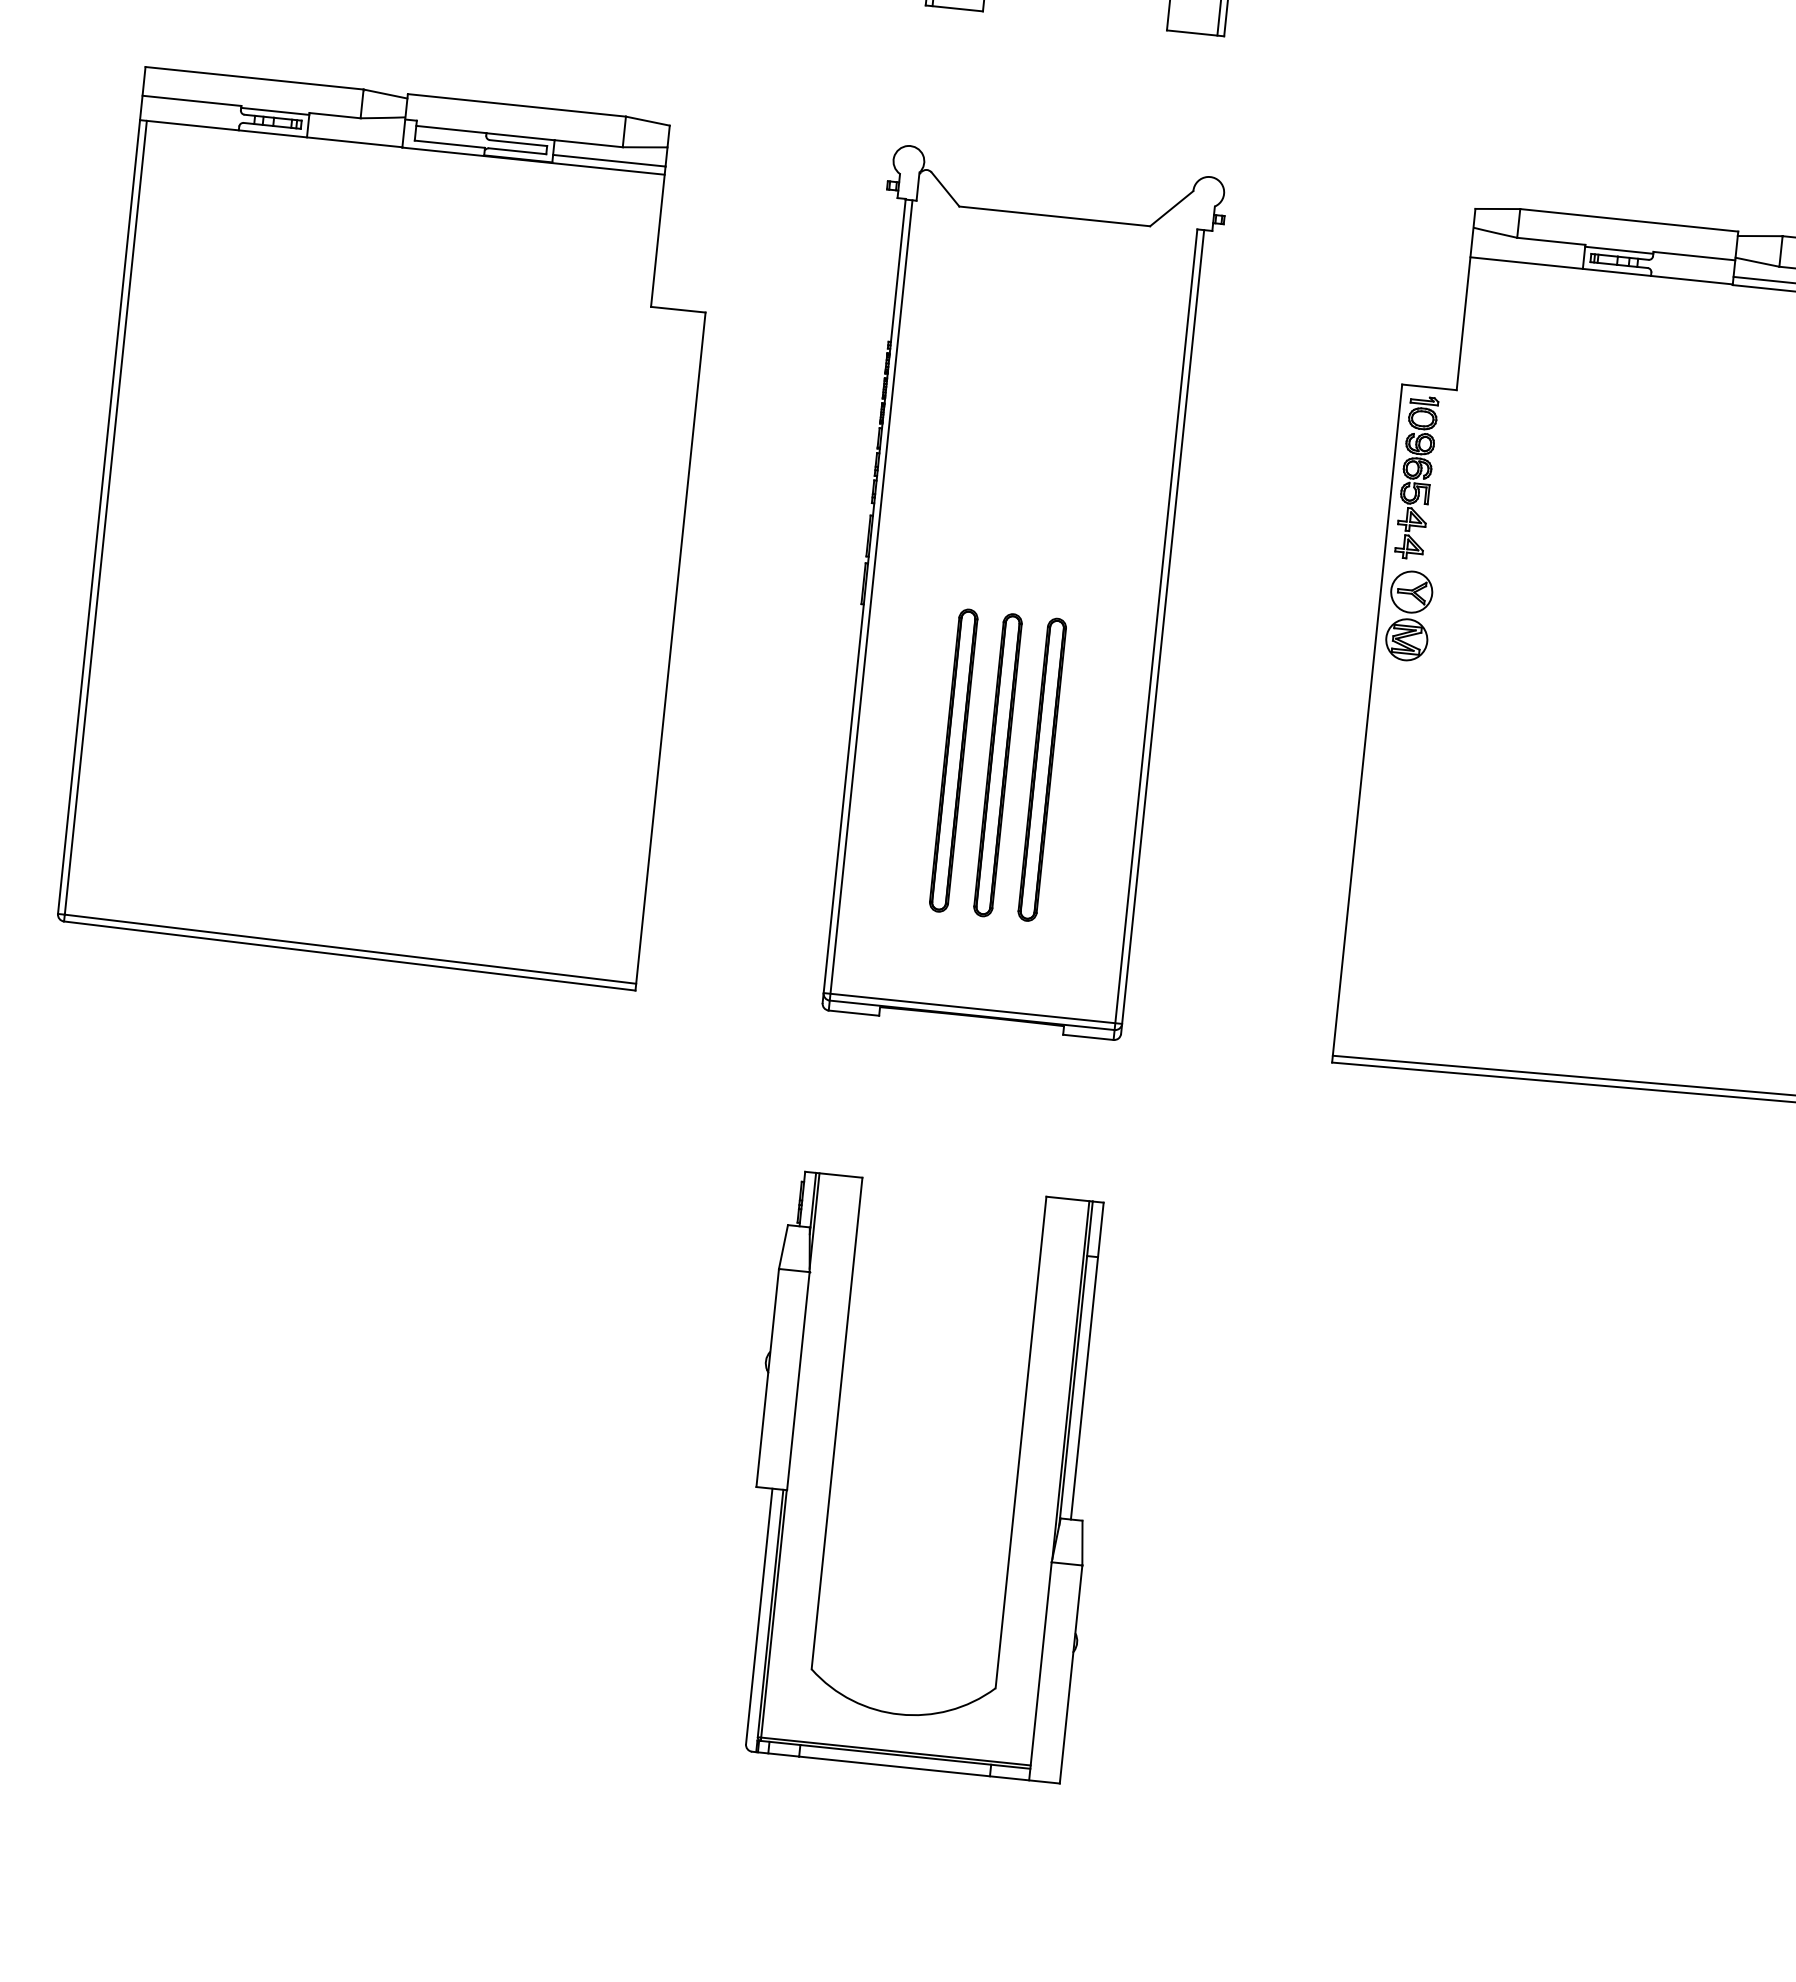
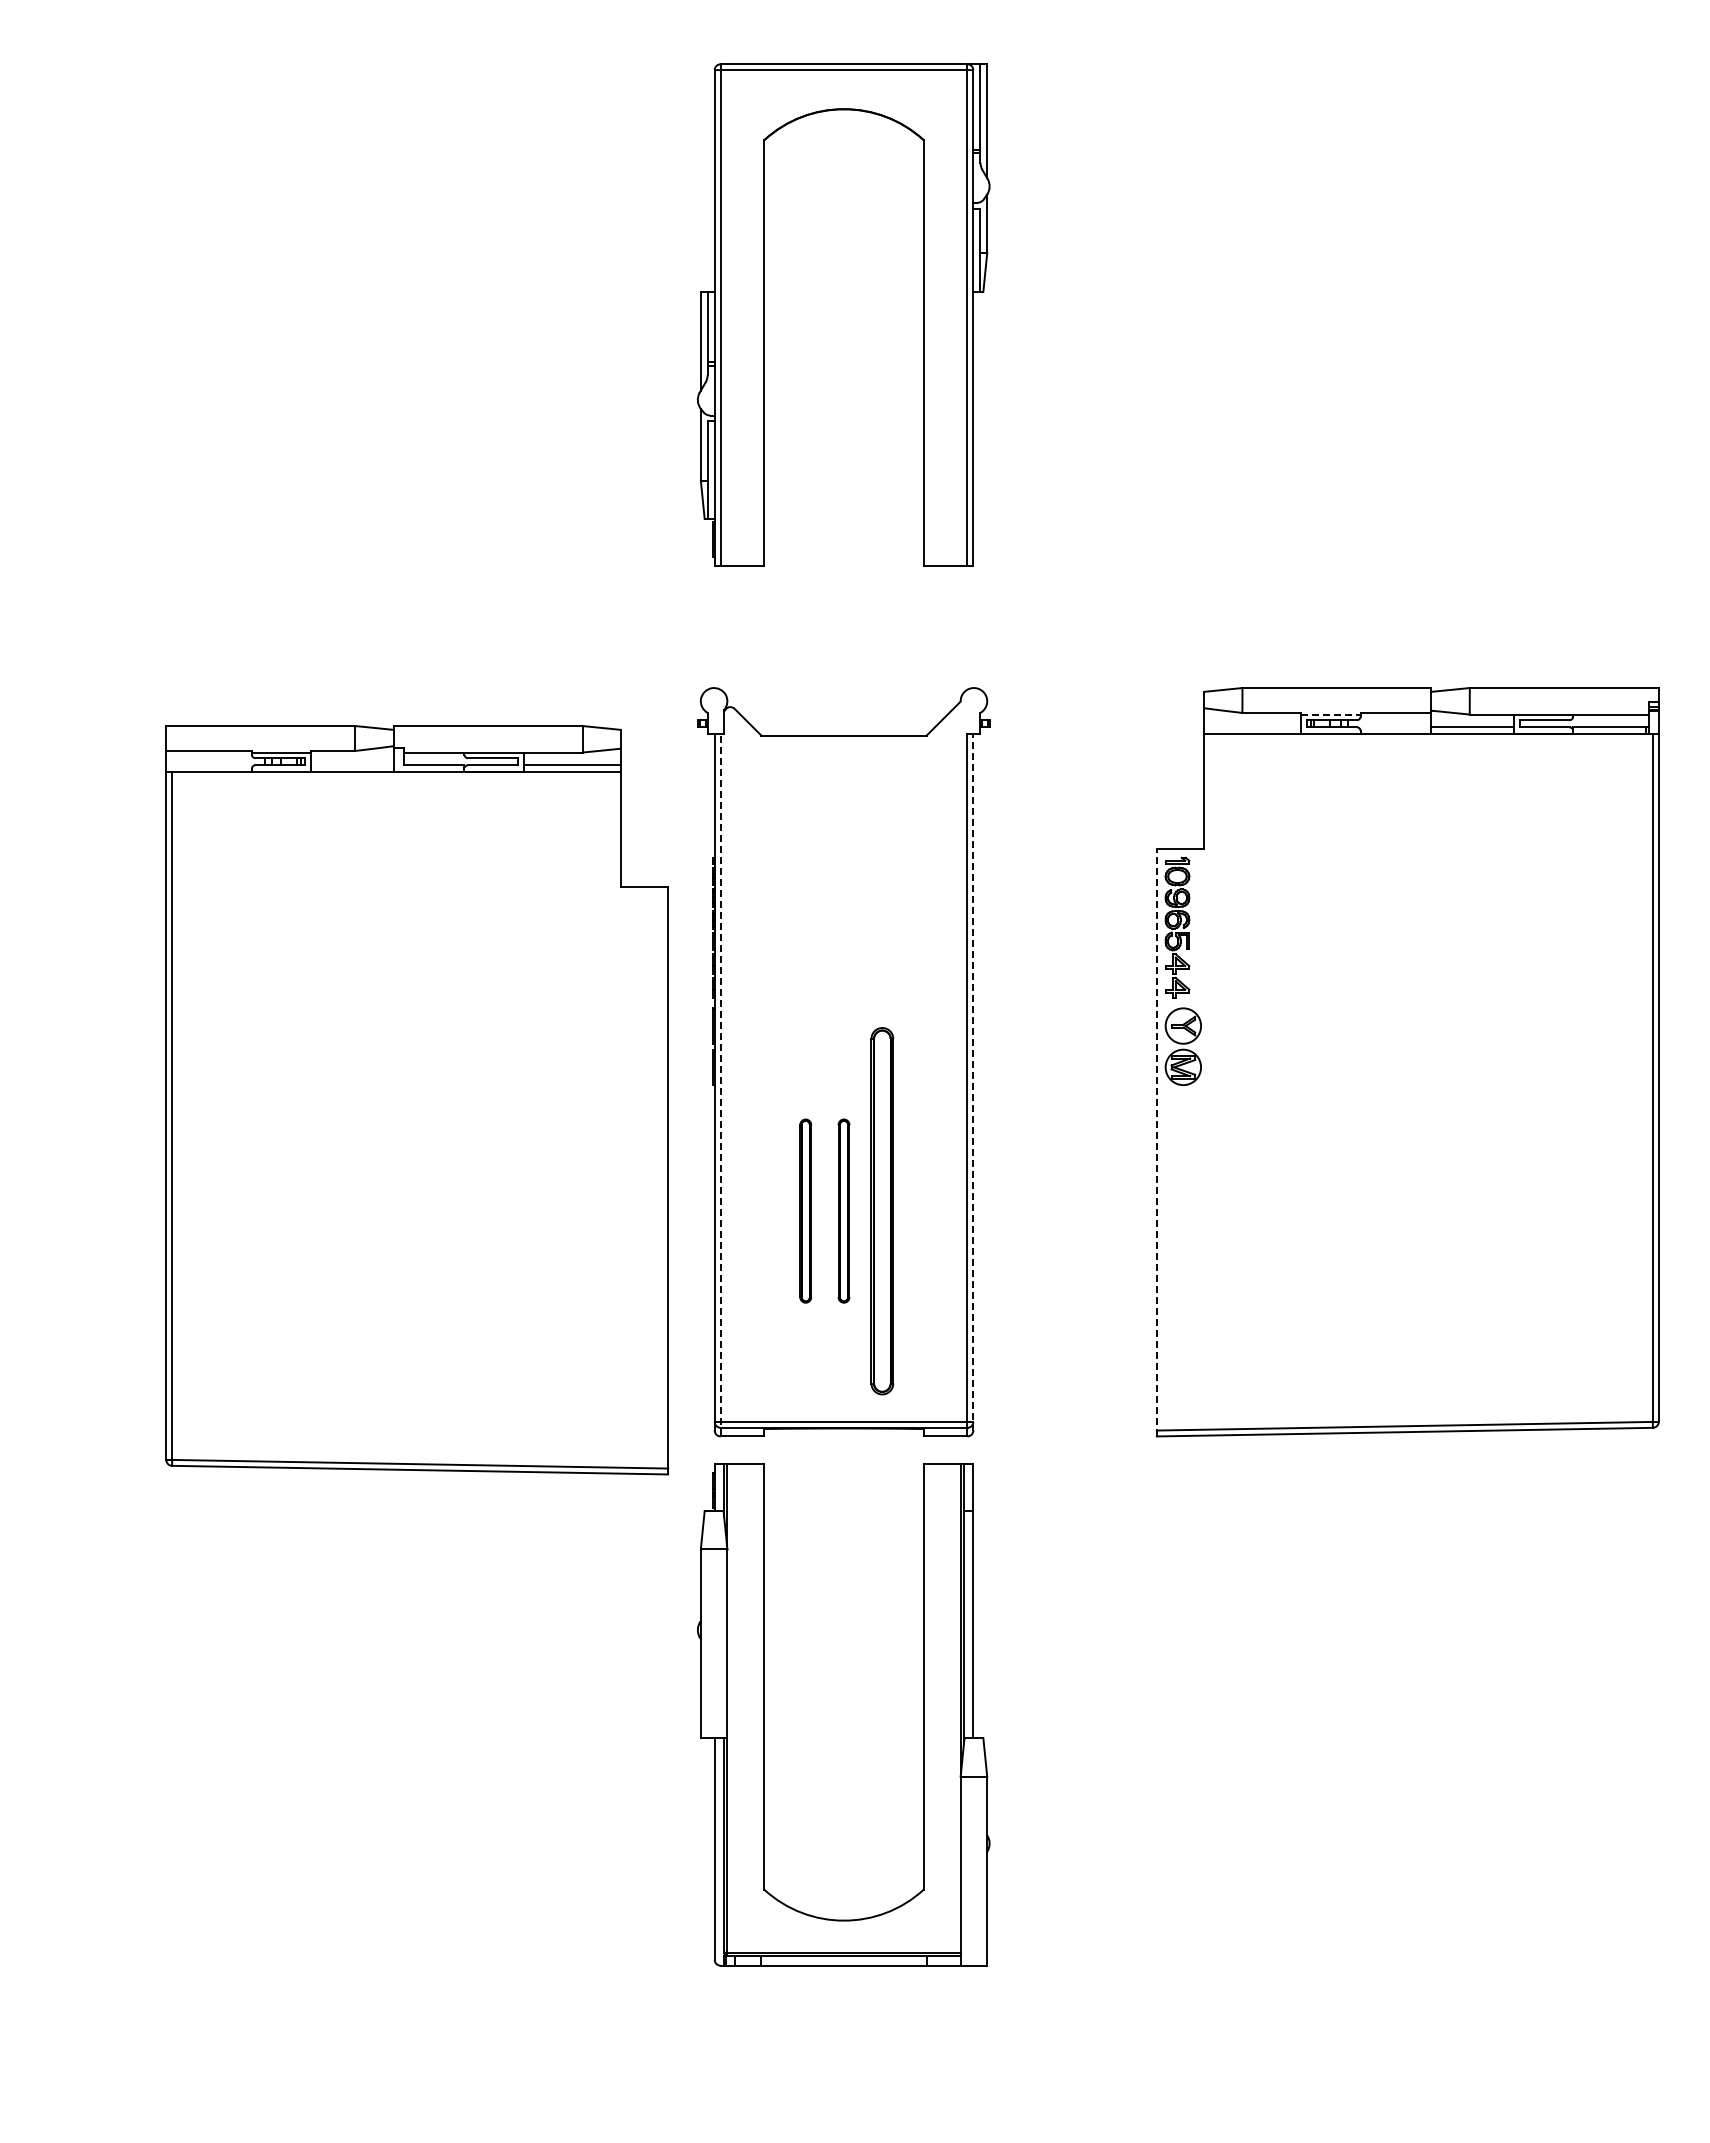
line: (1618, 250) -> (1330, 714), solid -> dashed
part: (390, 529) -> (417, 1100), moved
line: (870, 604) -> (720, 1084), solid -> dashed
line: (1162, 631) -> (973, 1081), solid -> dashed
line: (1366, 723) -> (1156, 1142), solid -> dashed
part: (953, 759) -> (805, 1210), size x0.7
part: (997, 764) -> (843, 1210), size x0.7
part: (1042, 769) -> (882, 1210), size x1.4
part: (832, 1467) -> (764, 1714), moved

